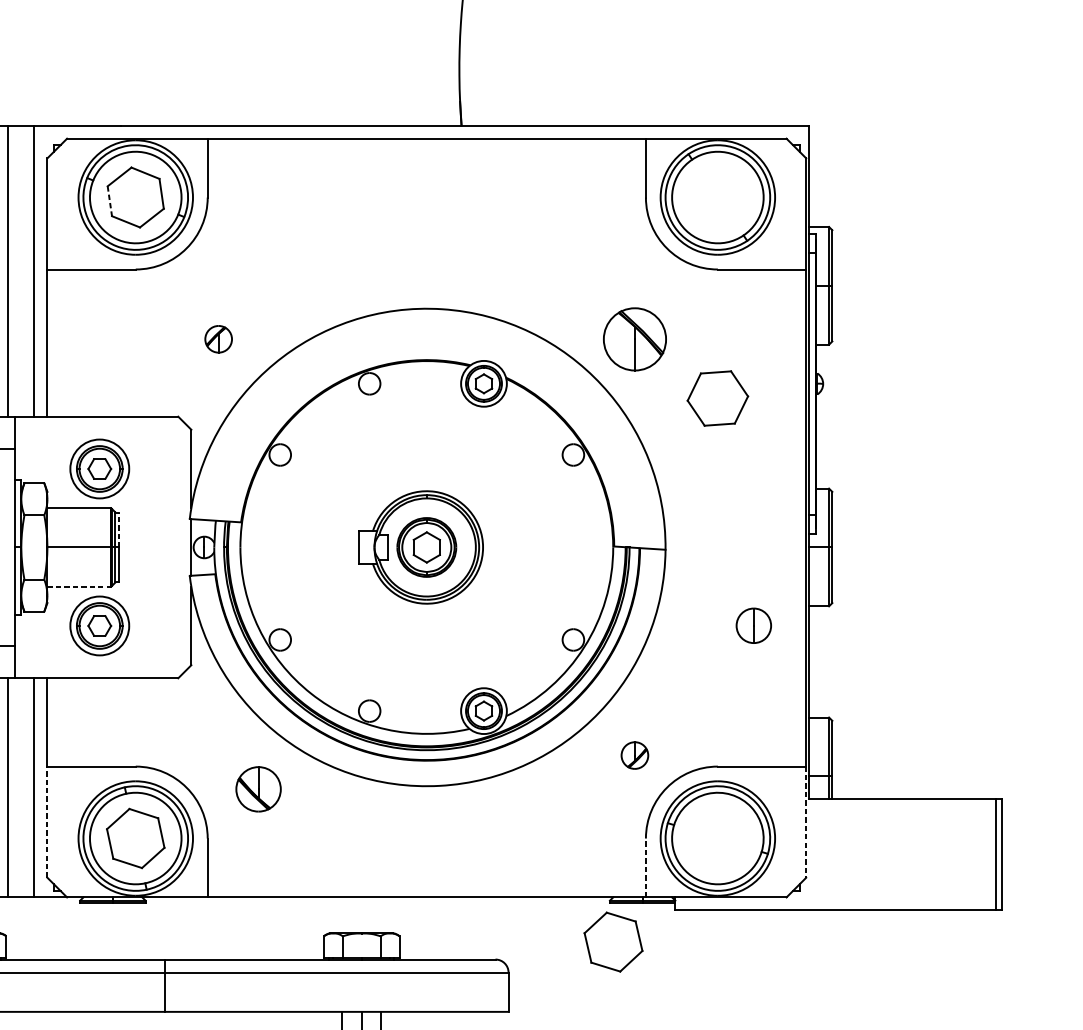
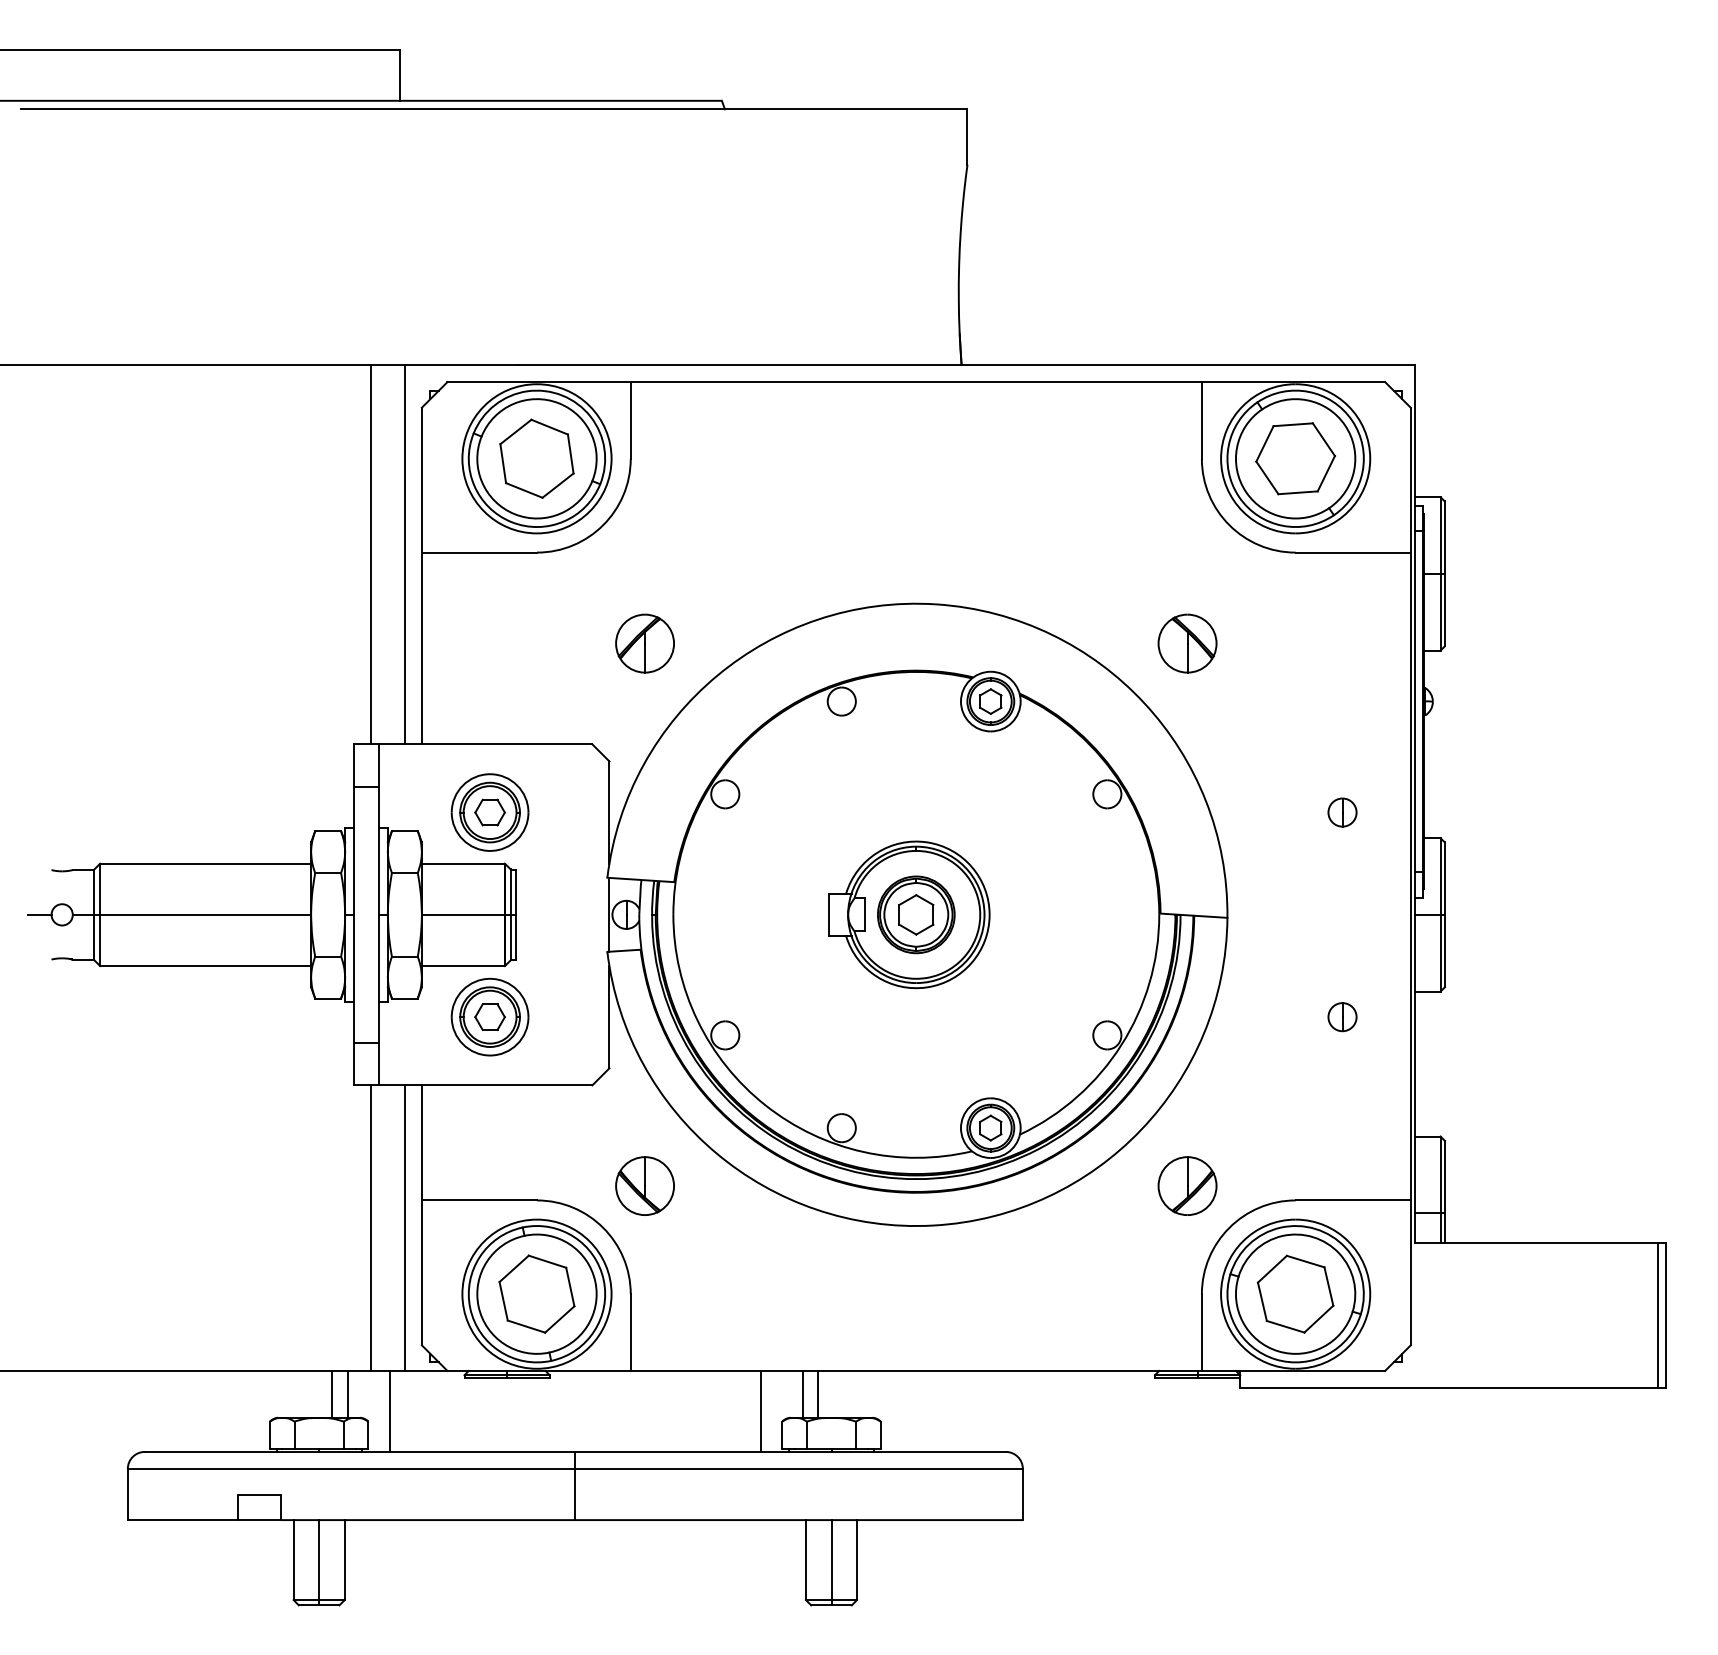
line: (110, 201) -> (503, 463), dashed -> solid
part: (218, 339) -> (644, 643), size x1.67
part: (634, 339) -> (1187, 643), size x0.71
part: (717, 398) -> (1295, 458), moved
part: (753, 468) -> (1342, 812), added
line: (119, 530) -> (515, 892), dashed -> solid
line: (79, 587) -> (463, 966), dashed -> solid
part: (753, 626) -> (1342, 1017), size x0.62
part: (634, 755) -> (1187, 1185), size x1.67
part: (258, 788) -> (644, 1185), moved
line: (47, 821) -> (421, 1272), dashed -> solid
line: (806, 822) -> (1410, 1273), dashed -> solid
line: (645, 867) -> (1201, 1332), dashed -> solid
line: (339, 914) -> (802, 1393), added
line: (351, 914) -> (818, 1393), added
line: (22, 927) -> (389, 1410), added
line: (307, 927) -> (760, 1410), added
part: (613, 941) -> (1295, 1293), moved

